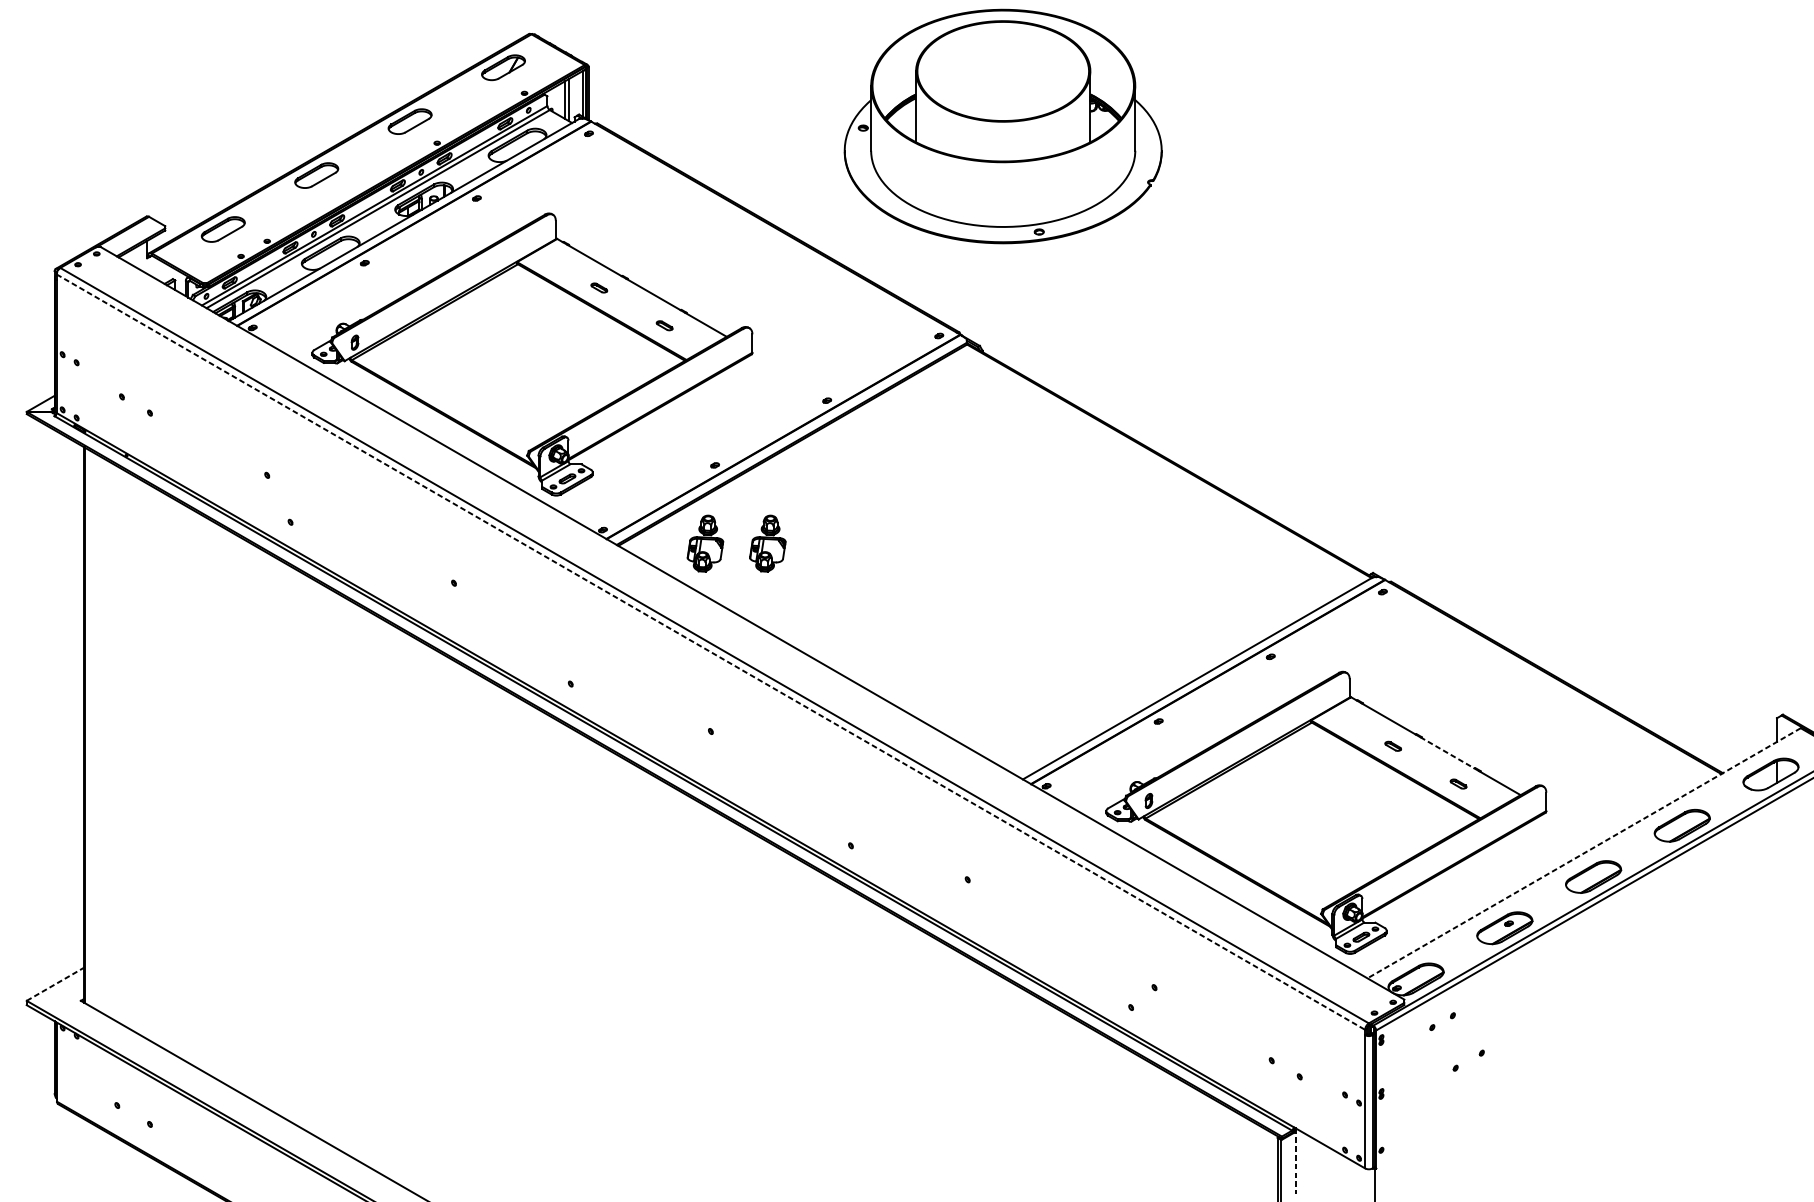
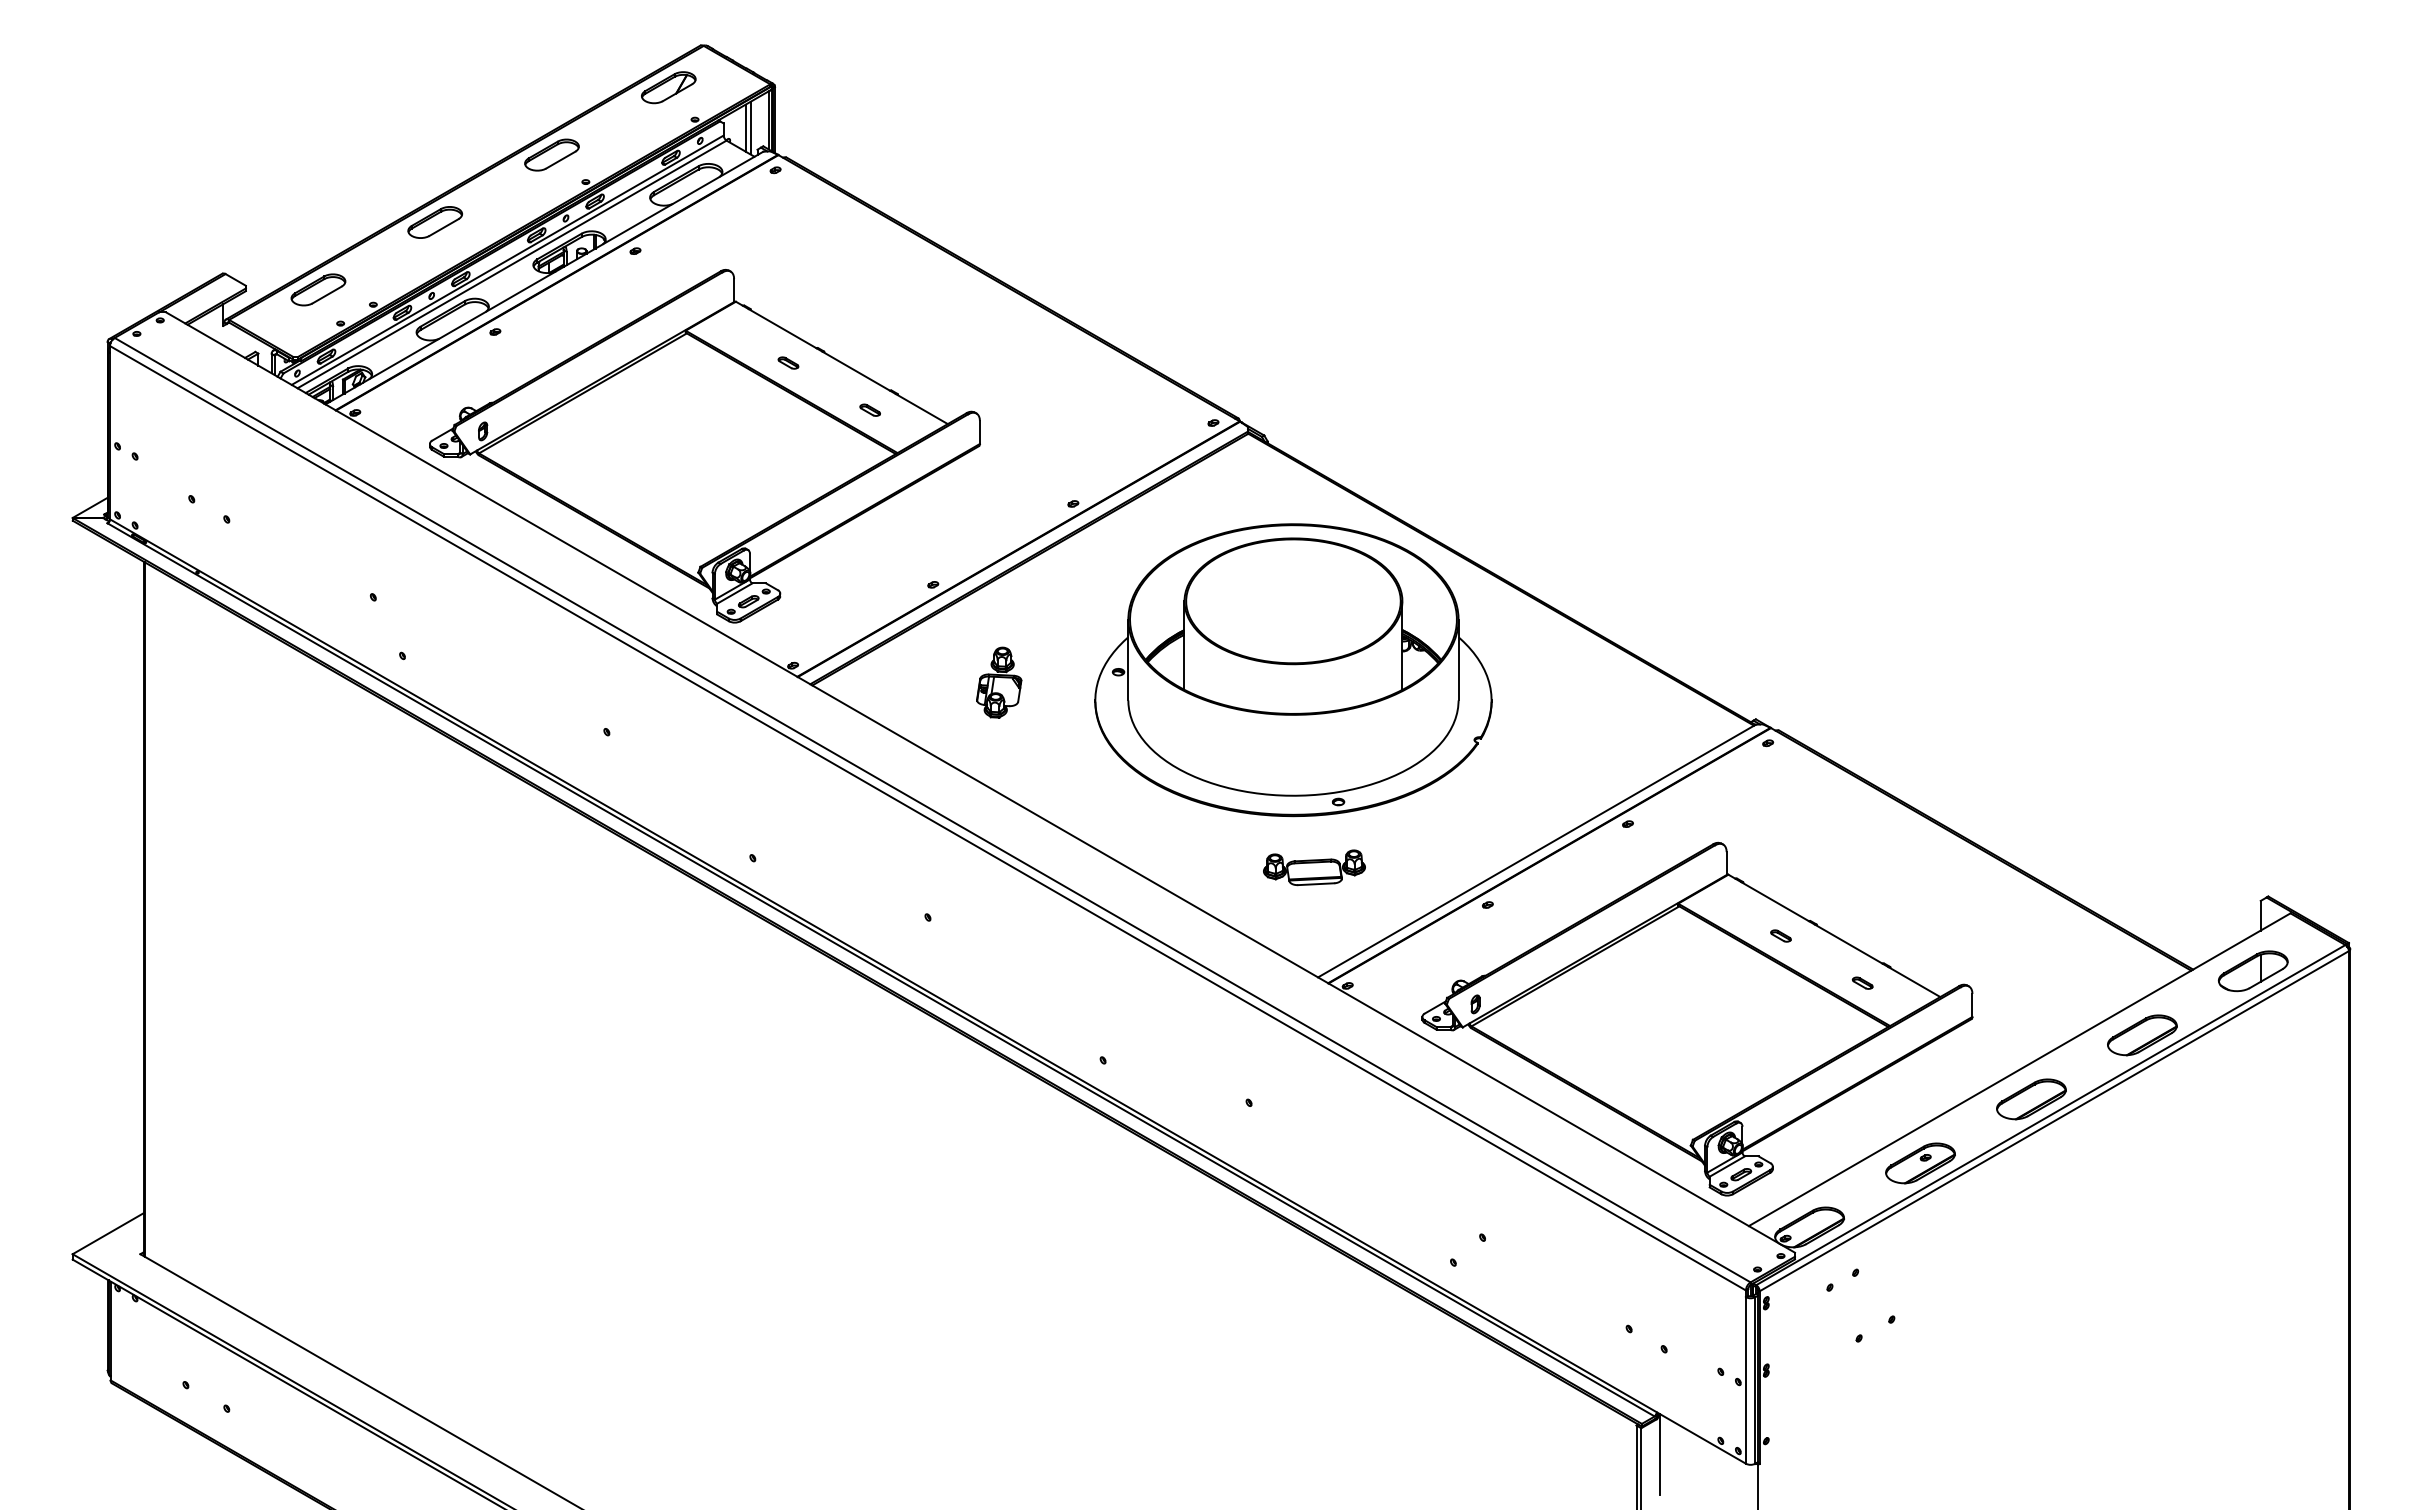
part: (1003, 126) -> (1293, 670), moved
part: (705, 543) -> (921, 682), removed
line: (711, 652) -> (928, 818), dashed -> solid
part: (1020, 691) -> (1314, 867), added
line: (1448, 753) -> (1849, 944), dashed -> solid
line: (1583, 853) -> (2019, 1069), dashed -> solid
line: (55, 984) -> (108, 1233), dashed -> solid
line: (1296, 1161) -> (1659, 1454), dashed -> solid

